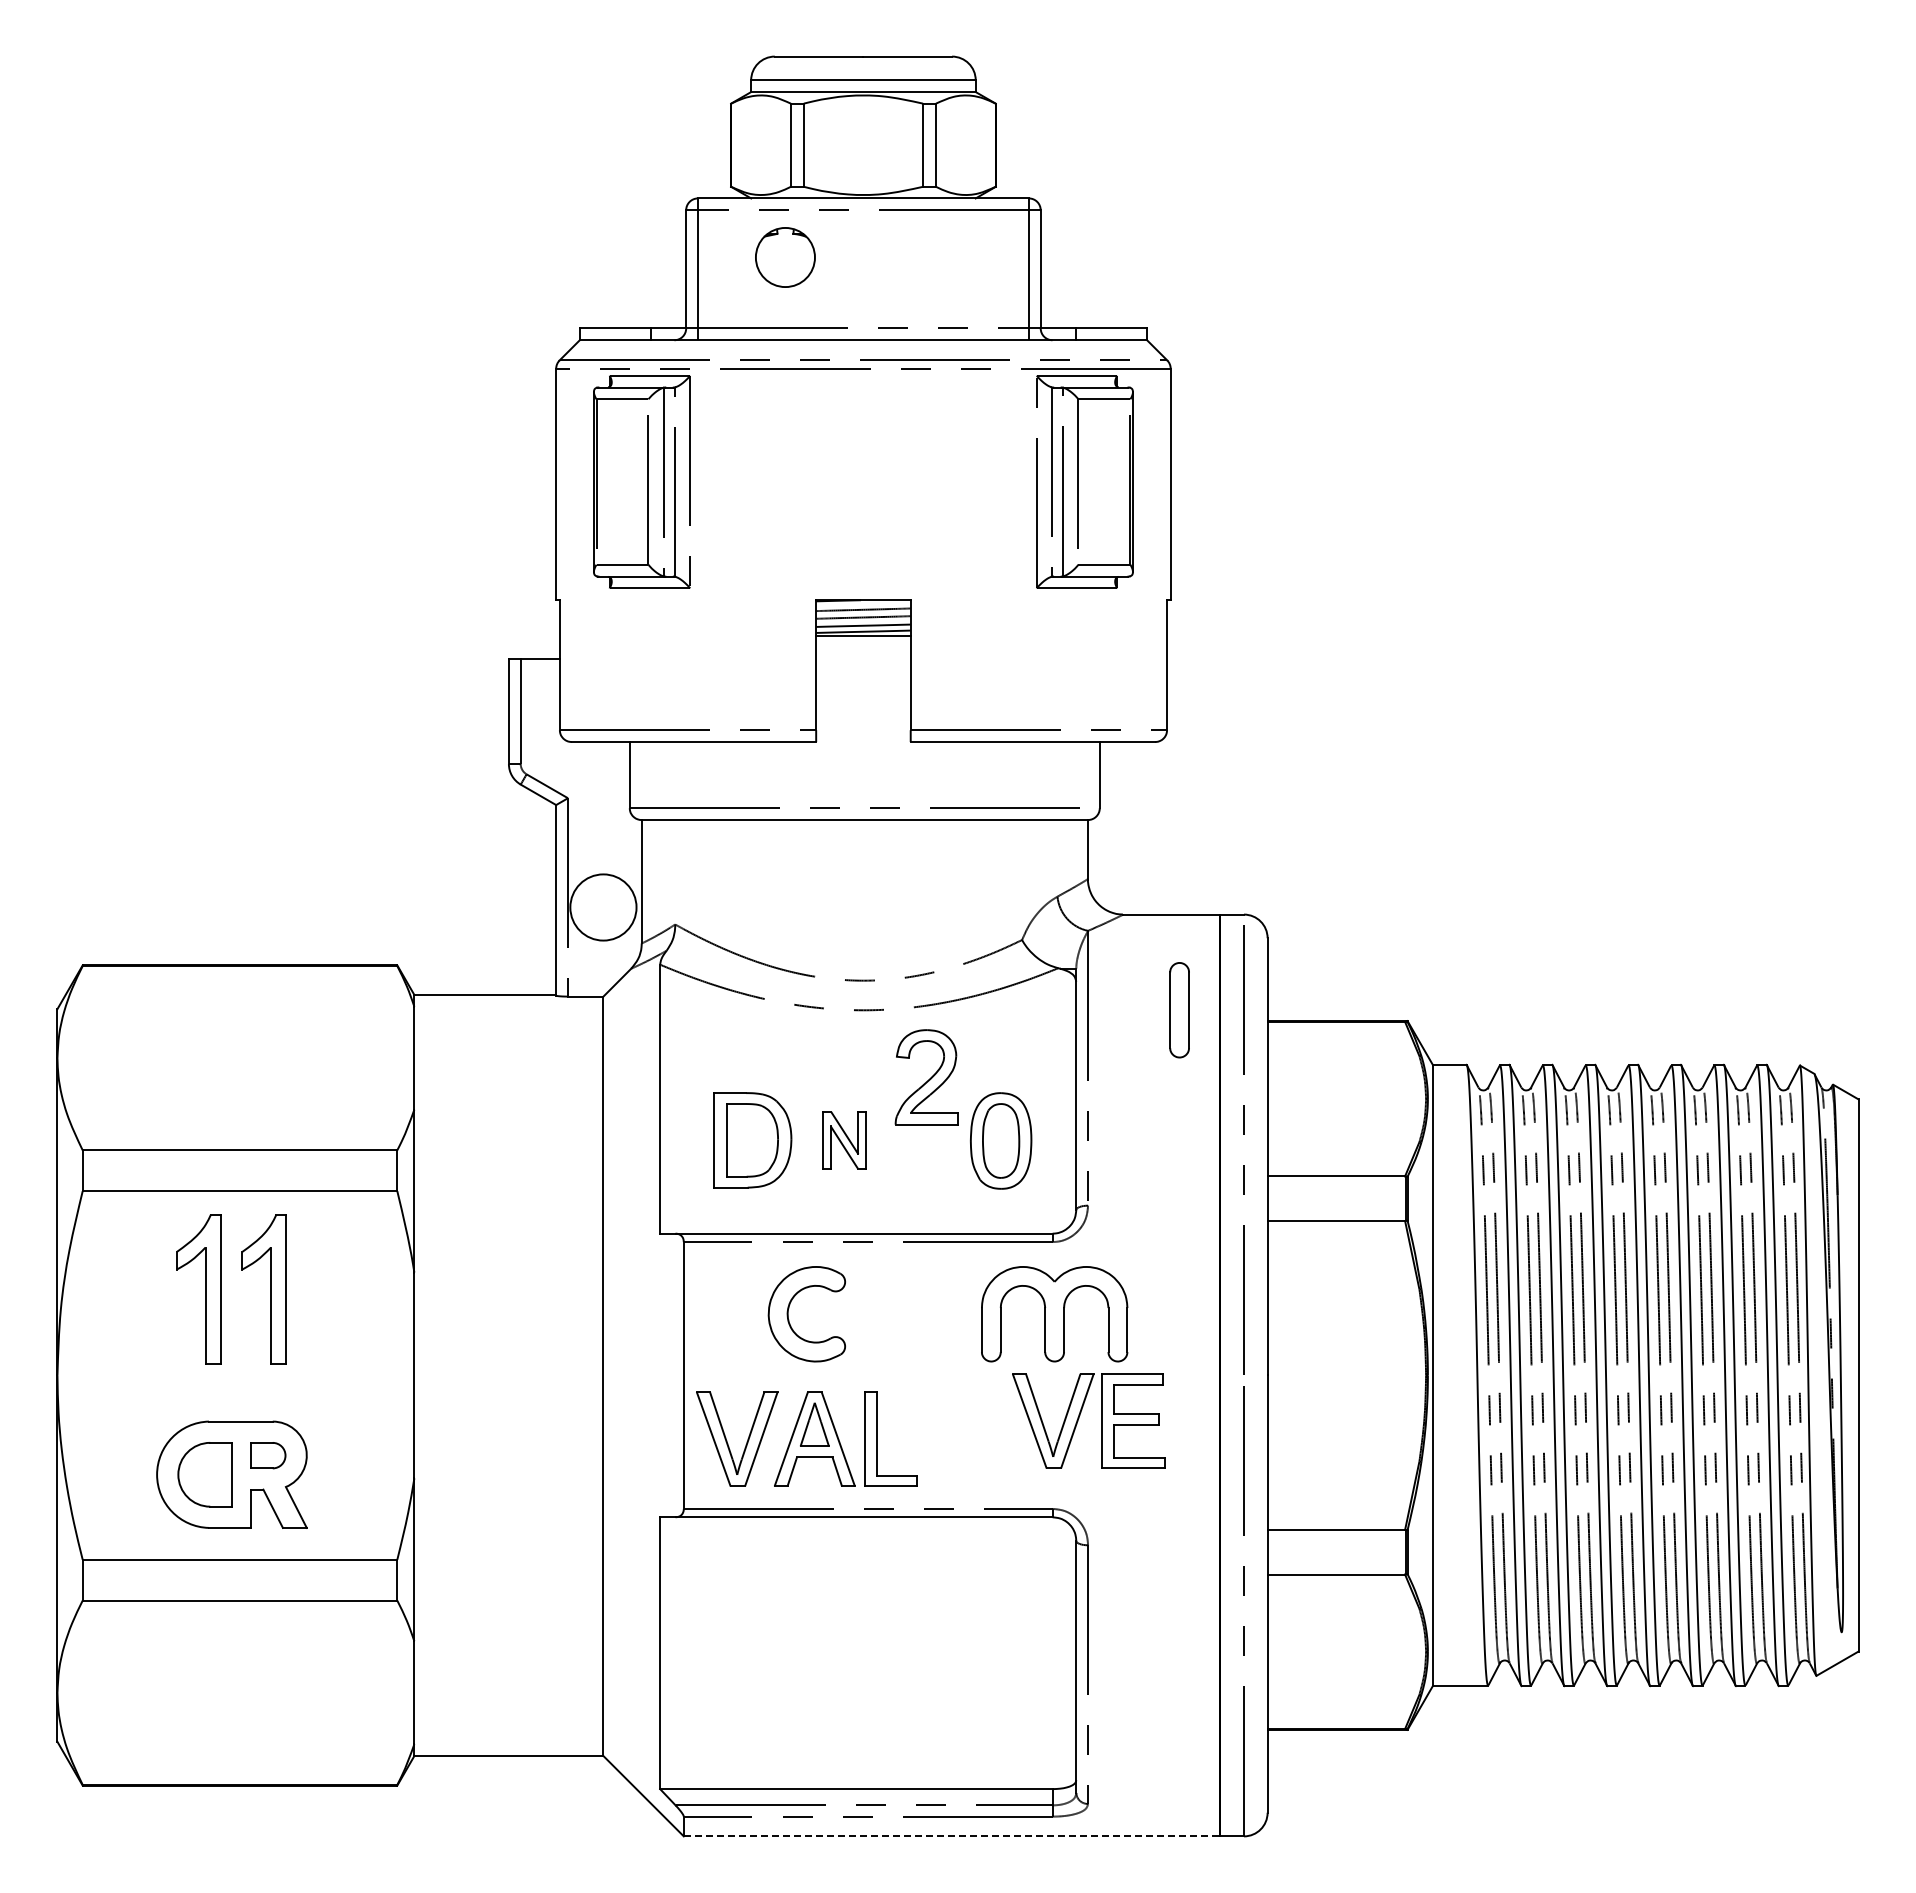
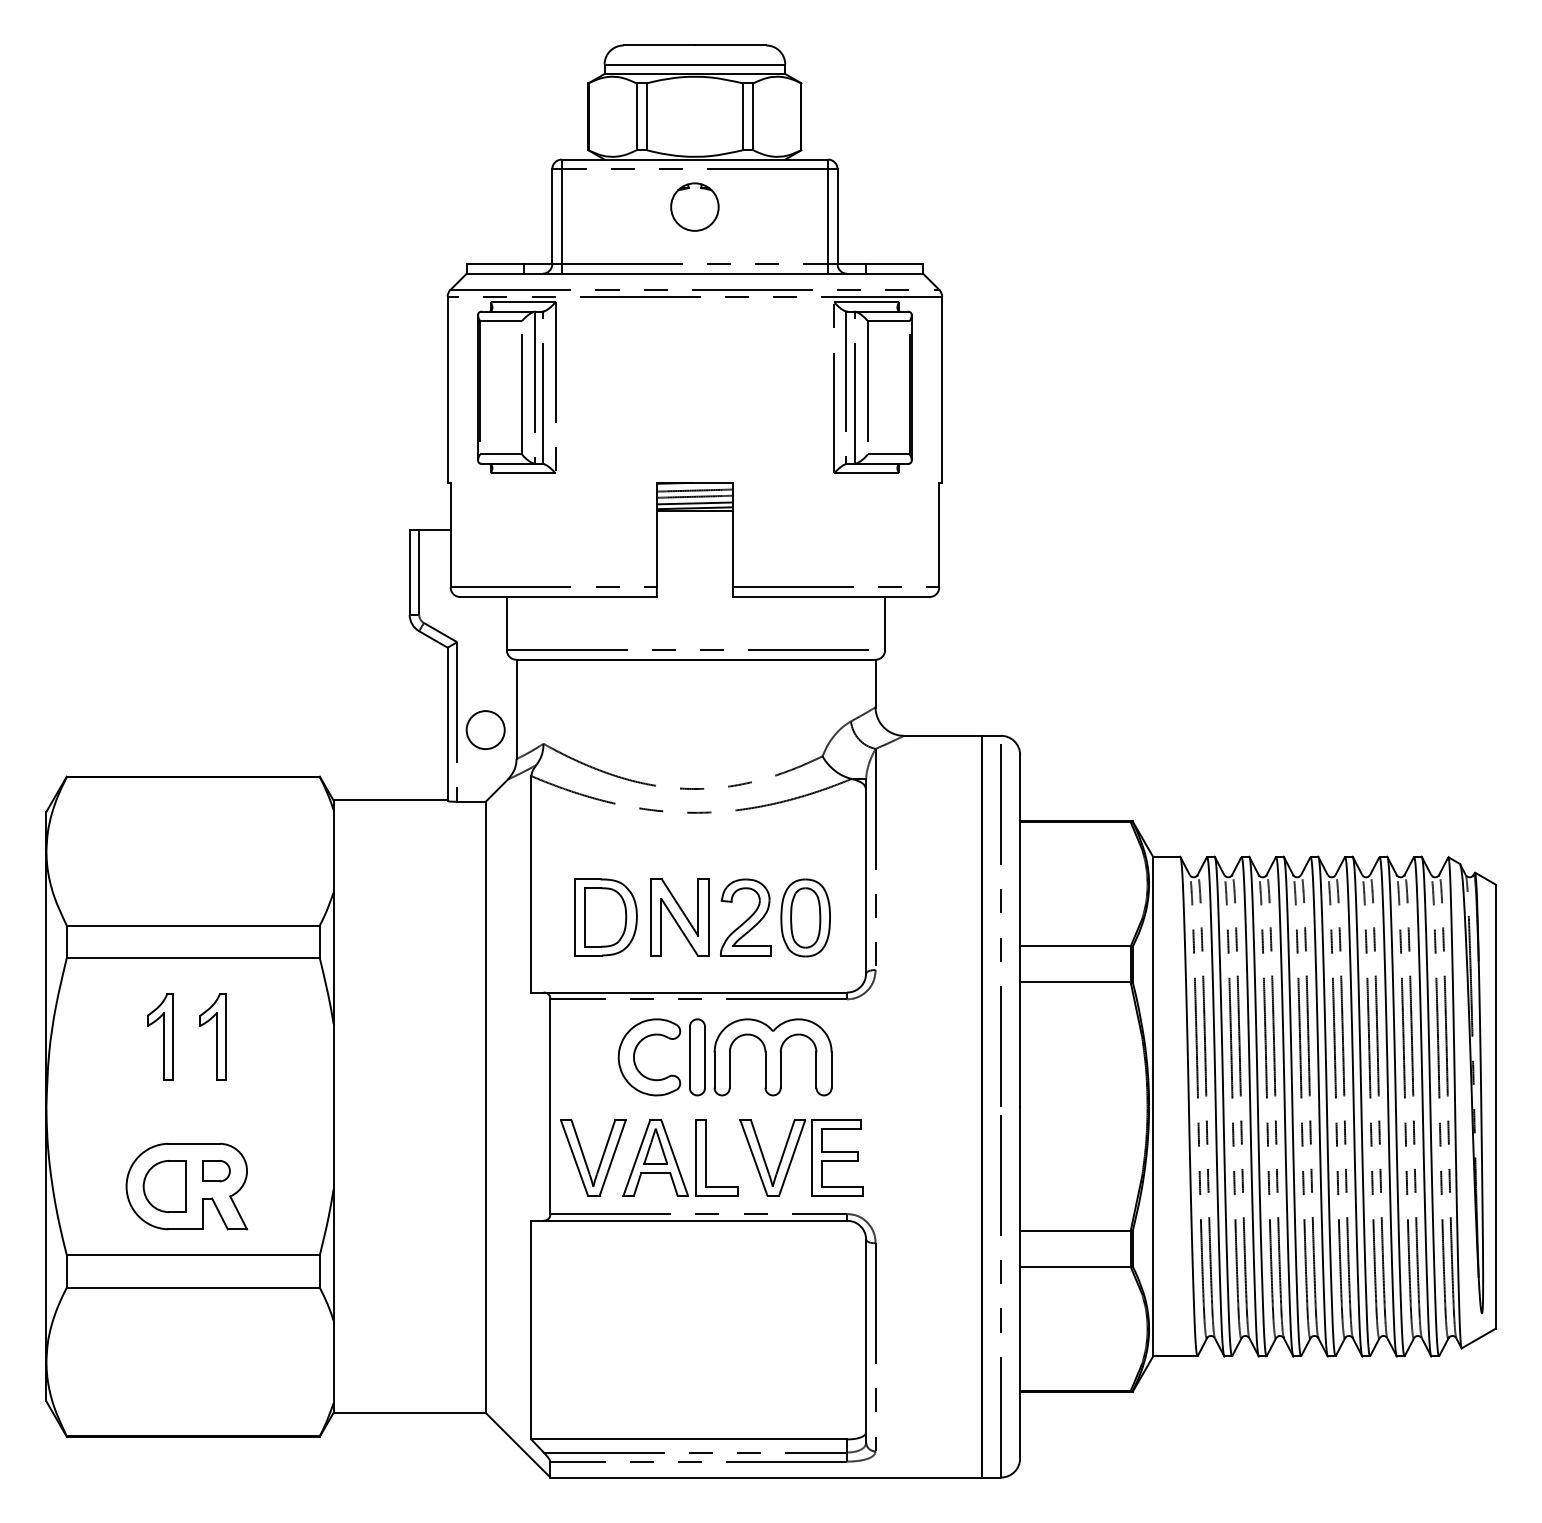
part: (785, 257) -> (694, 207), moved
circle: (603, 907) -> (485, 730), size x0.71
part: (1179, 1010) -> (697, 1057), moved
part: (926, 1077) -> (745, 917), moved
part: (844, 1140) -> (679, 917), size x1.67
part: (198, 1288) -> (159, 1036), size x0.71
part: (264, 1288) -> (213, 1036), size x0.71
part: (1054, 1314) -> (773, 1057), moved
part: (1079, 1418) -> (793, 1155), moved
line: (952, 1836) -> (766, 1477), dashed -> solid

